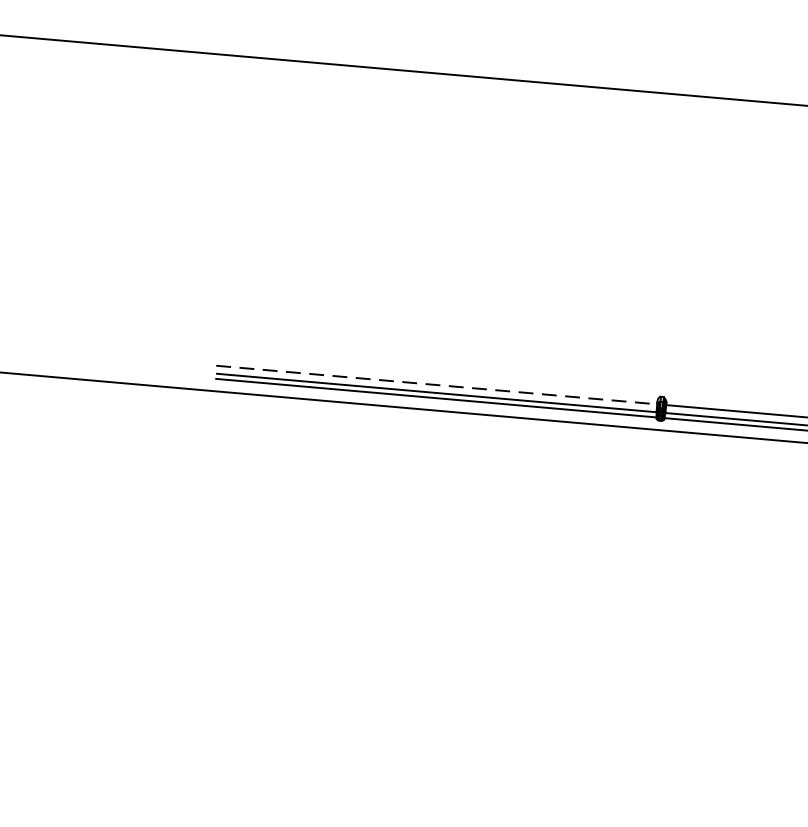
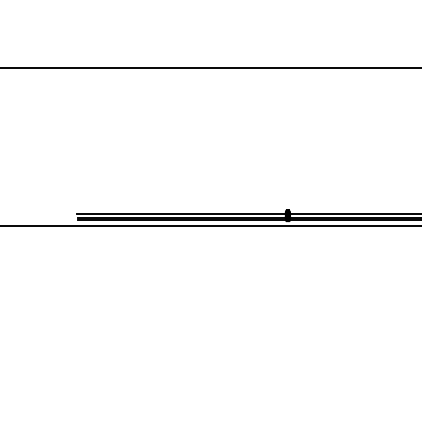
line: (436, 384) -> (181, 213), dashed -> solid

